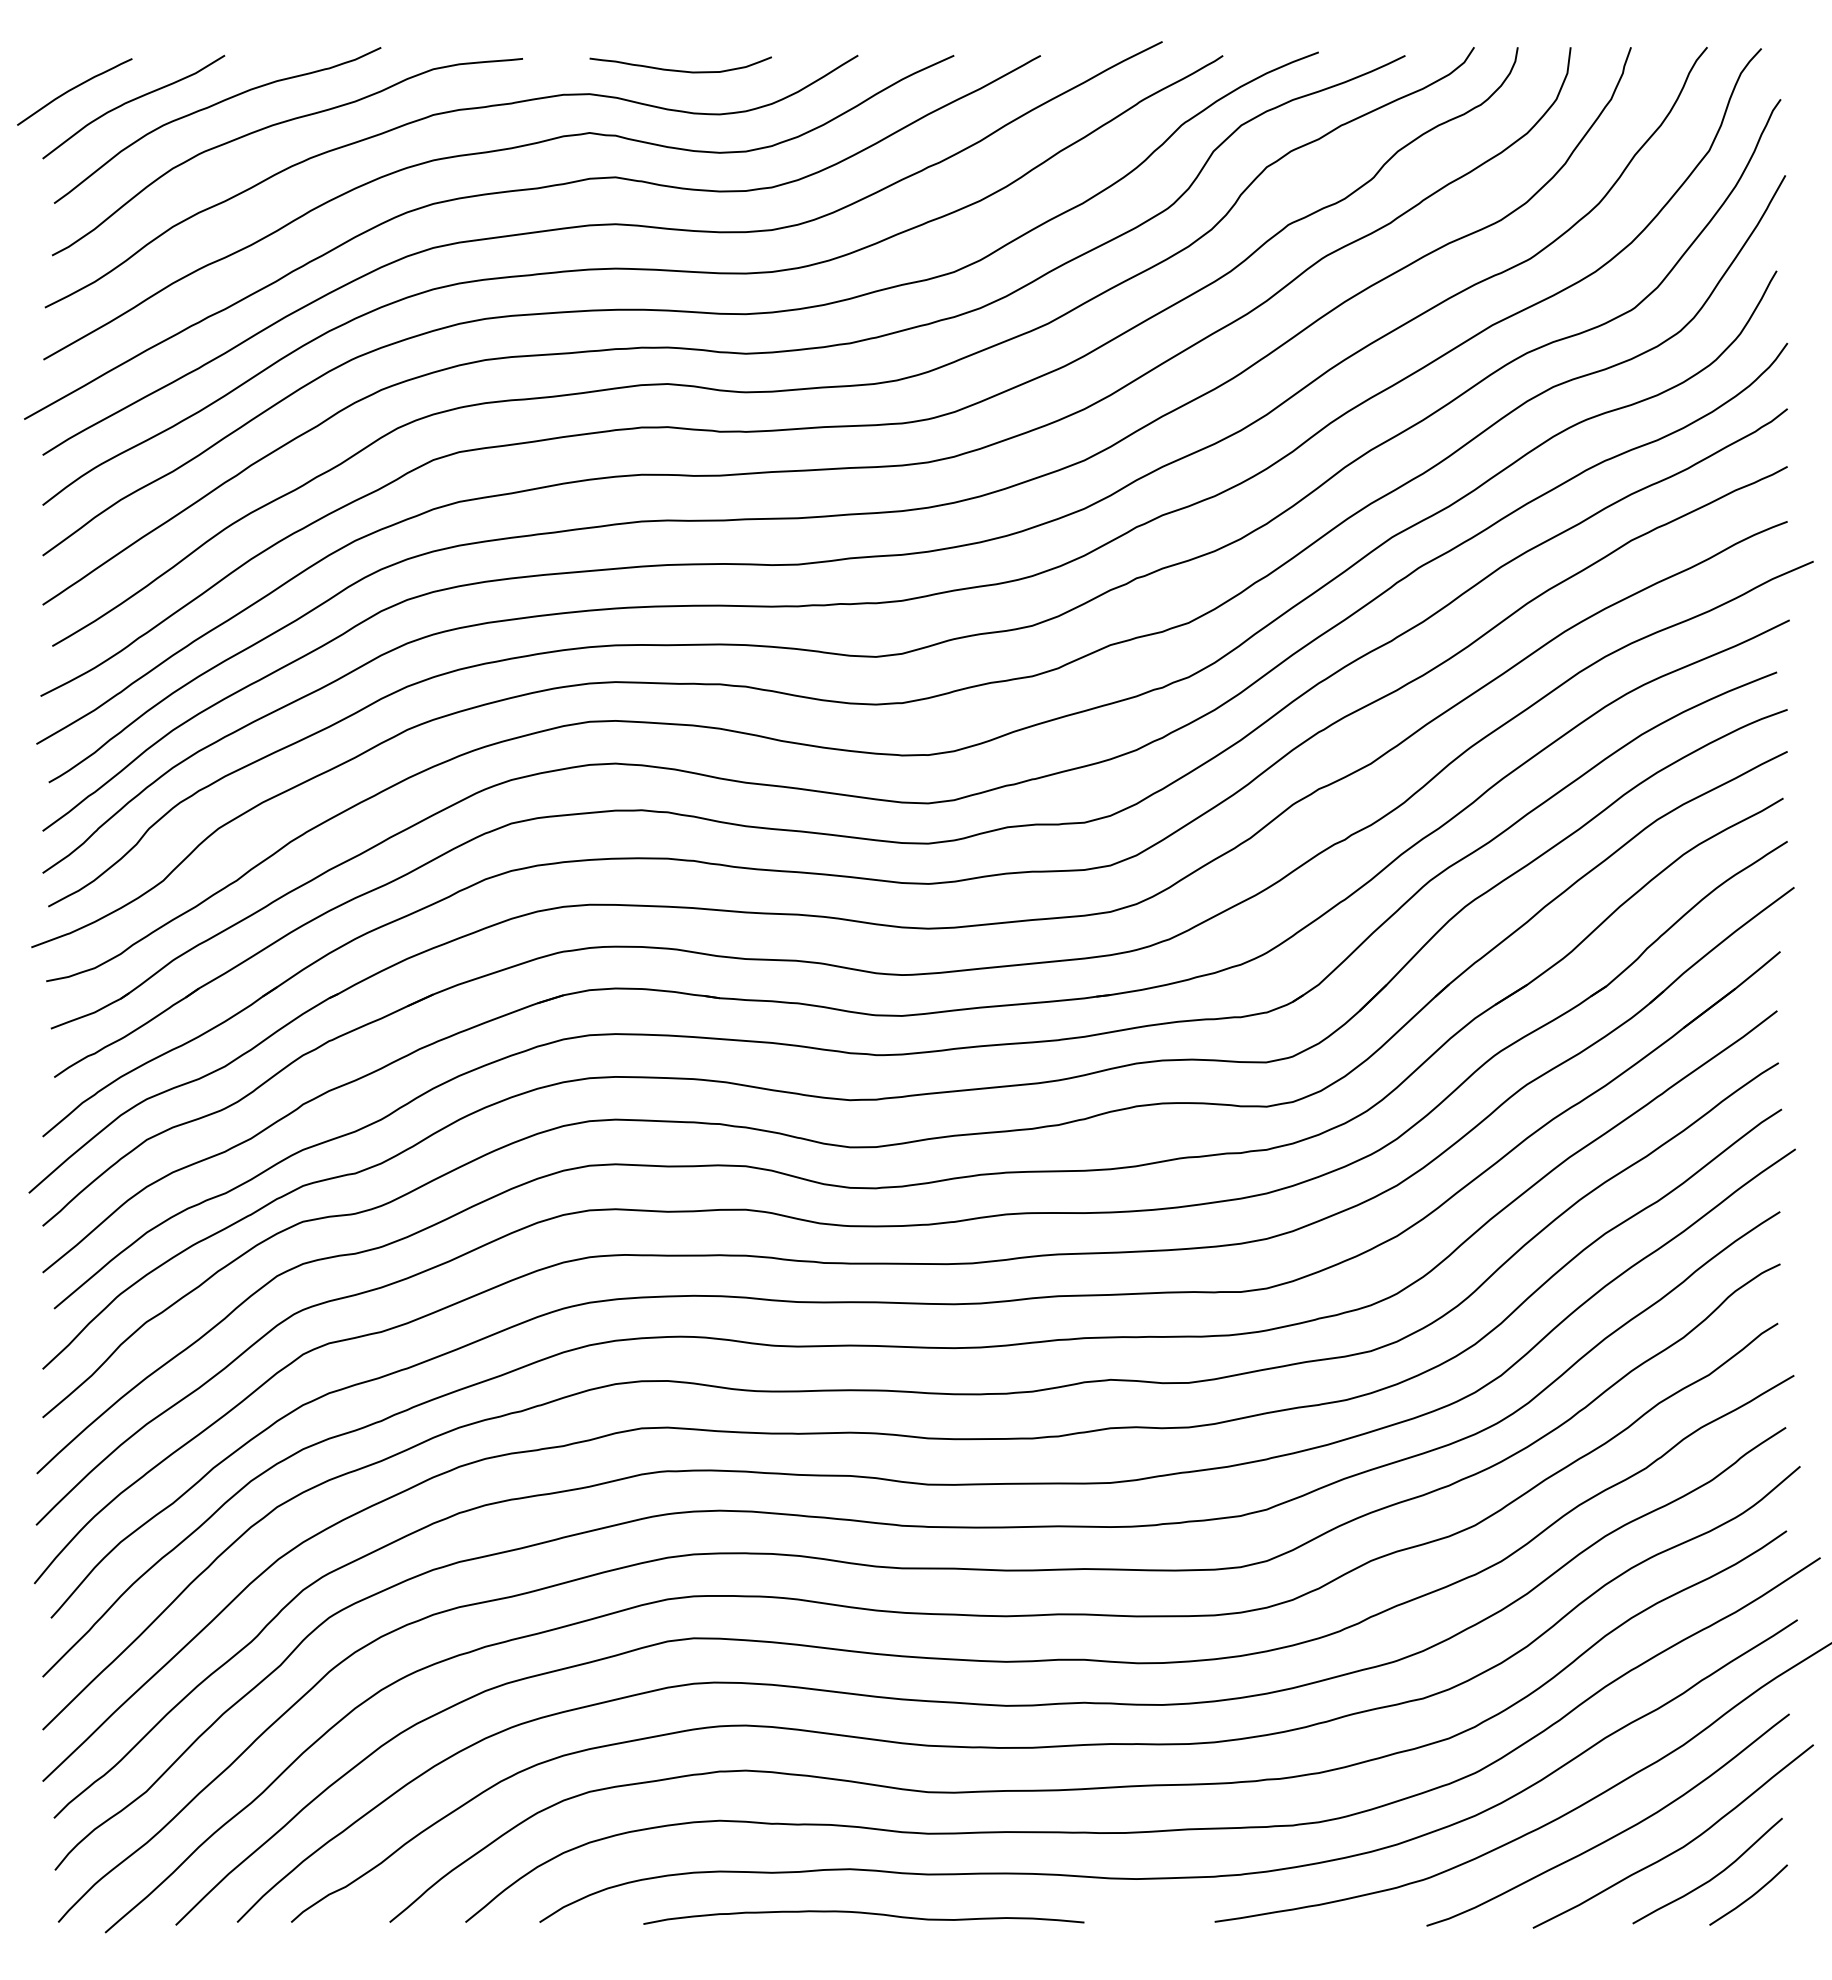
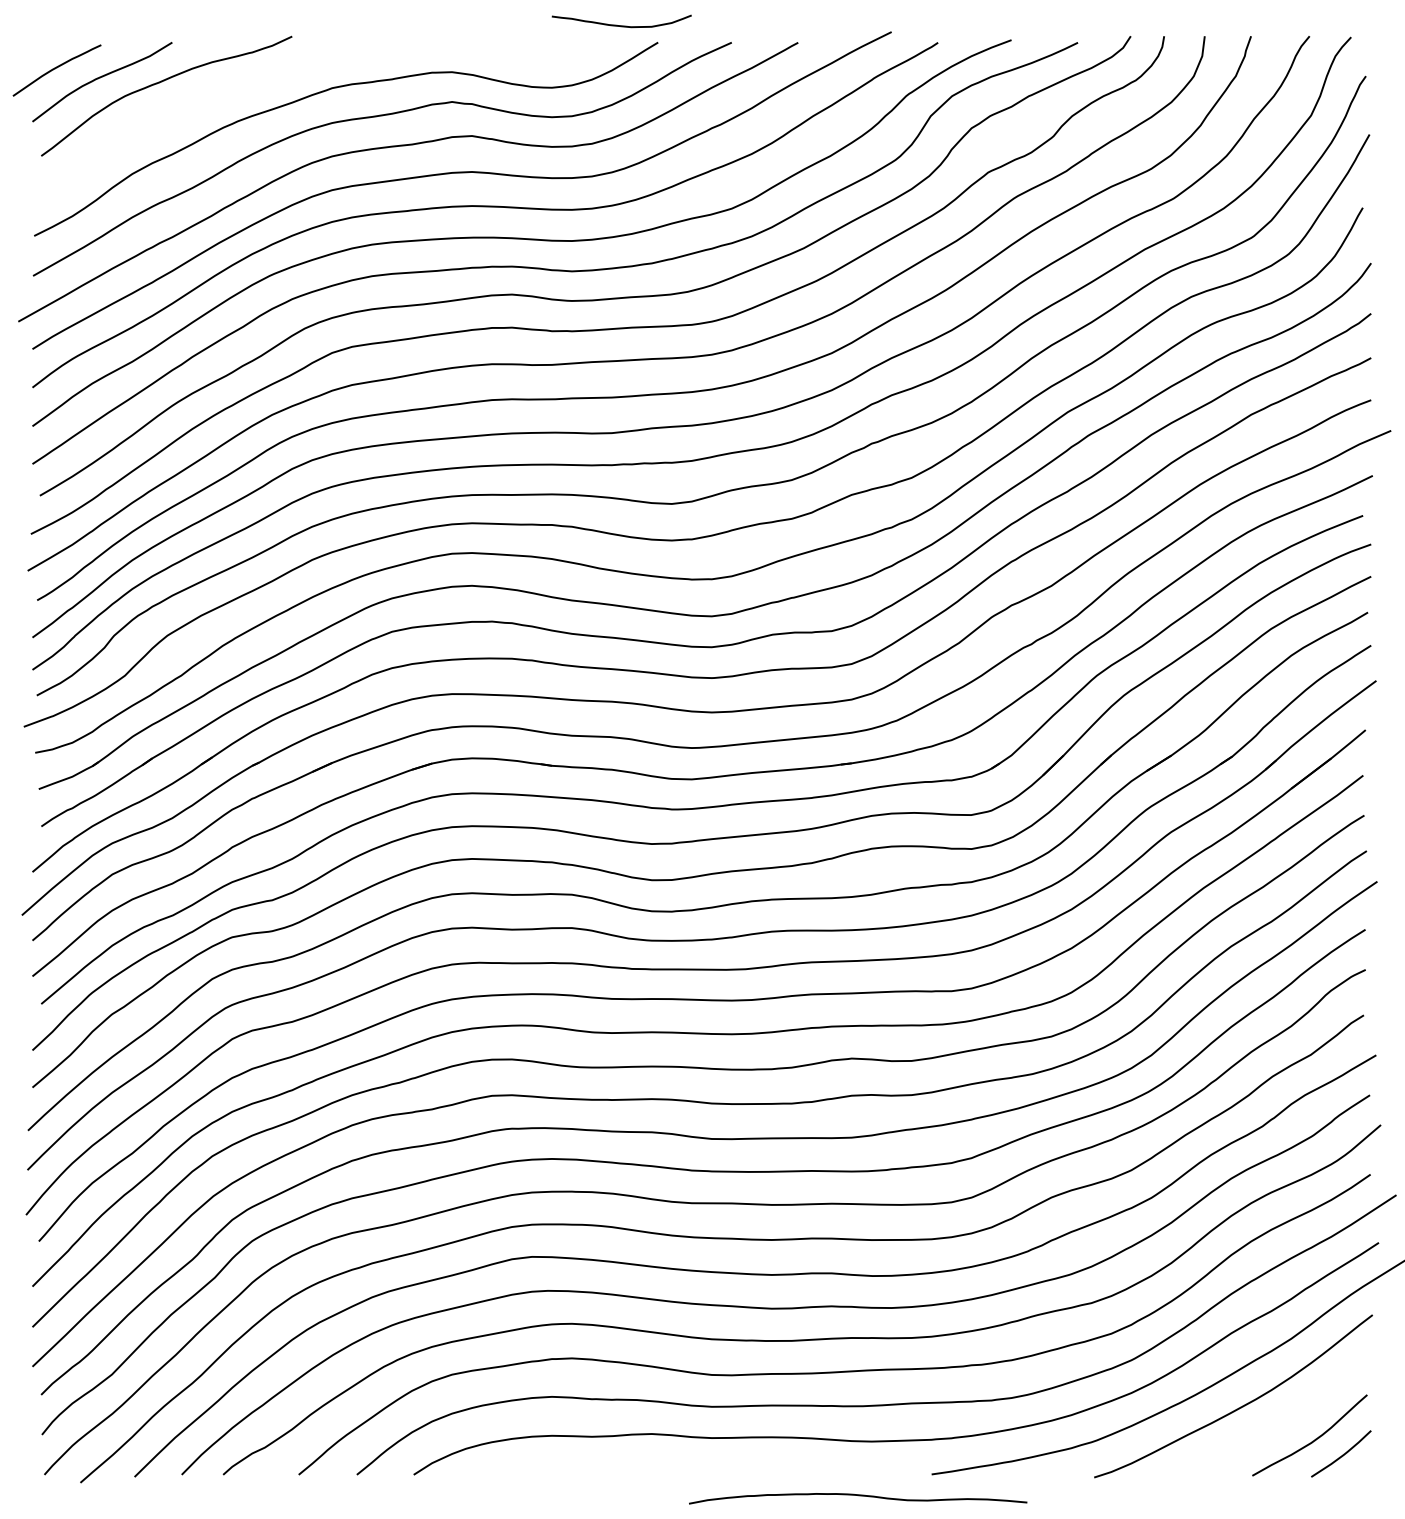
curve: (680, 70) -> (621, 25), moved
curve: (276, 125) -> (211, 96), removed
curve: (1678, 1848) -> (1287, 1418), removed
curve: (863, 1913) -> (857, 1495), moved

